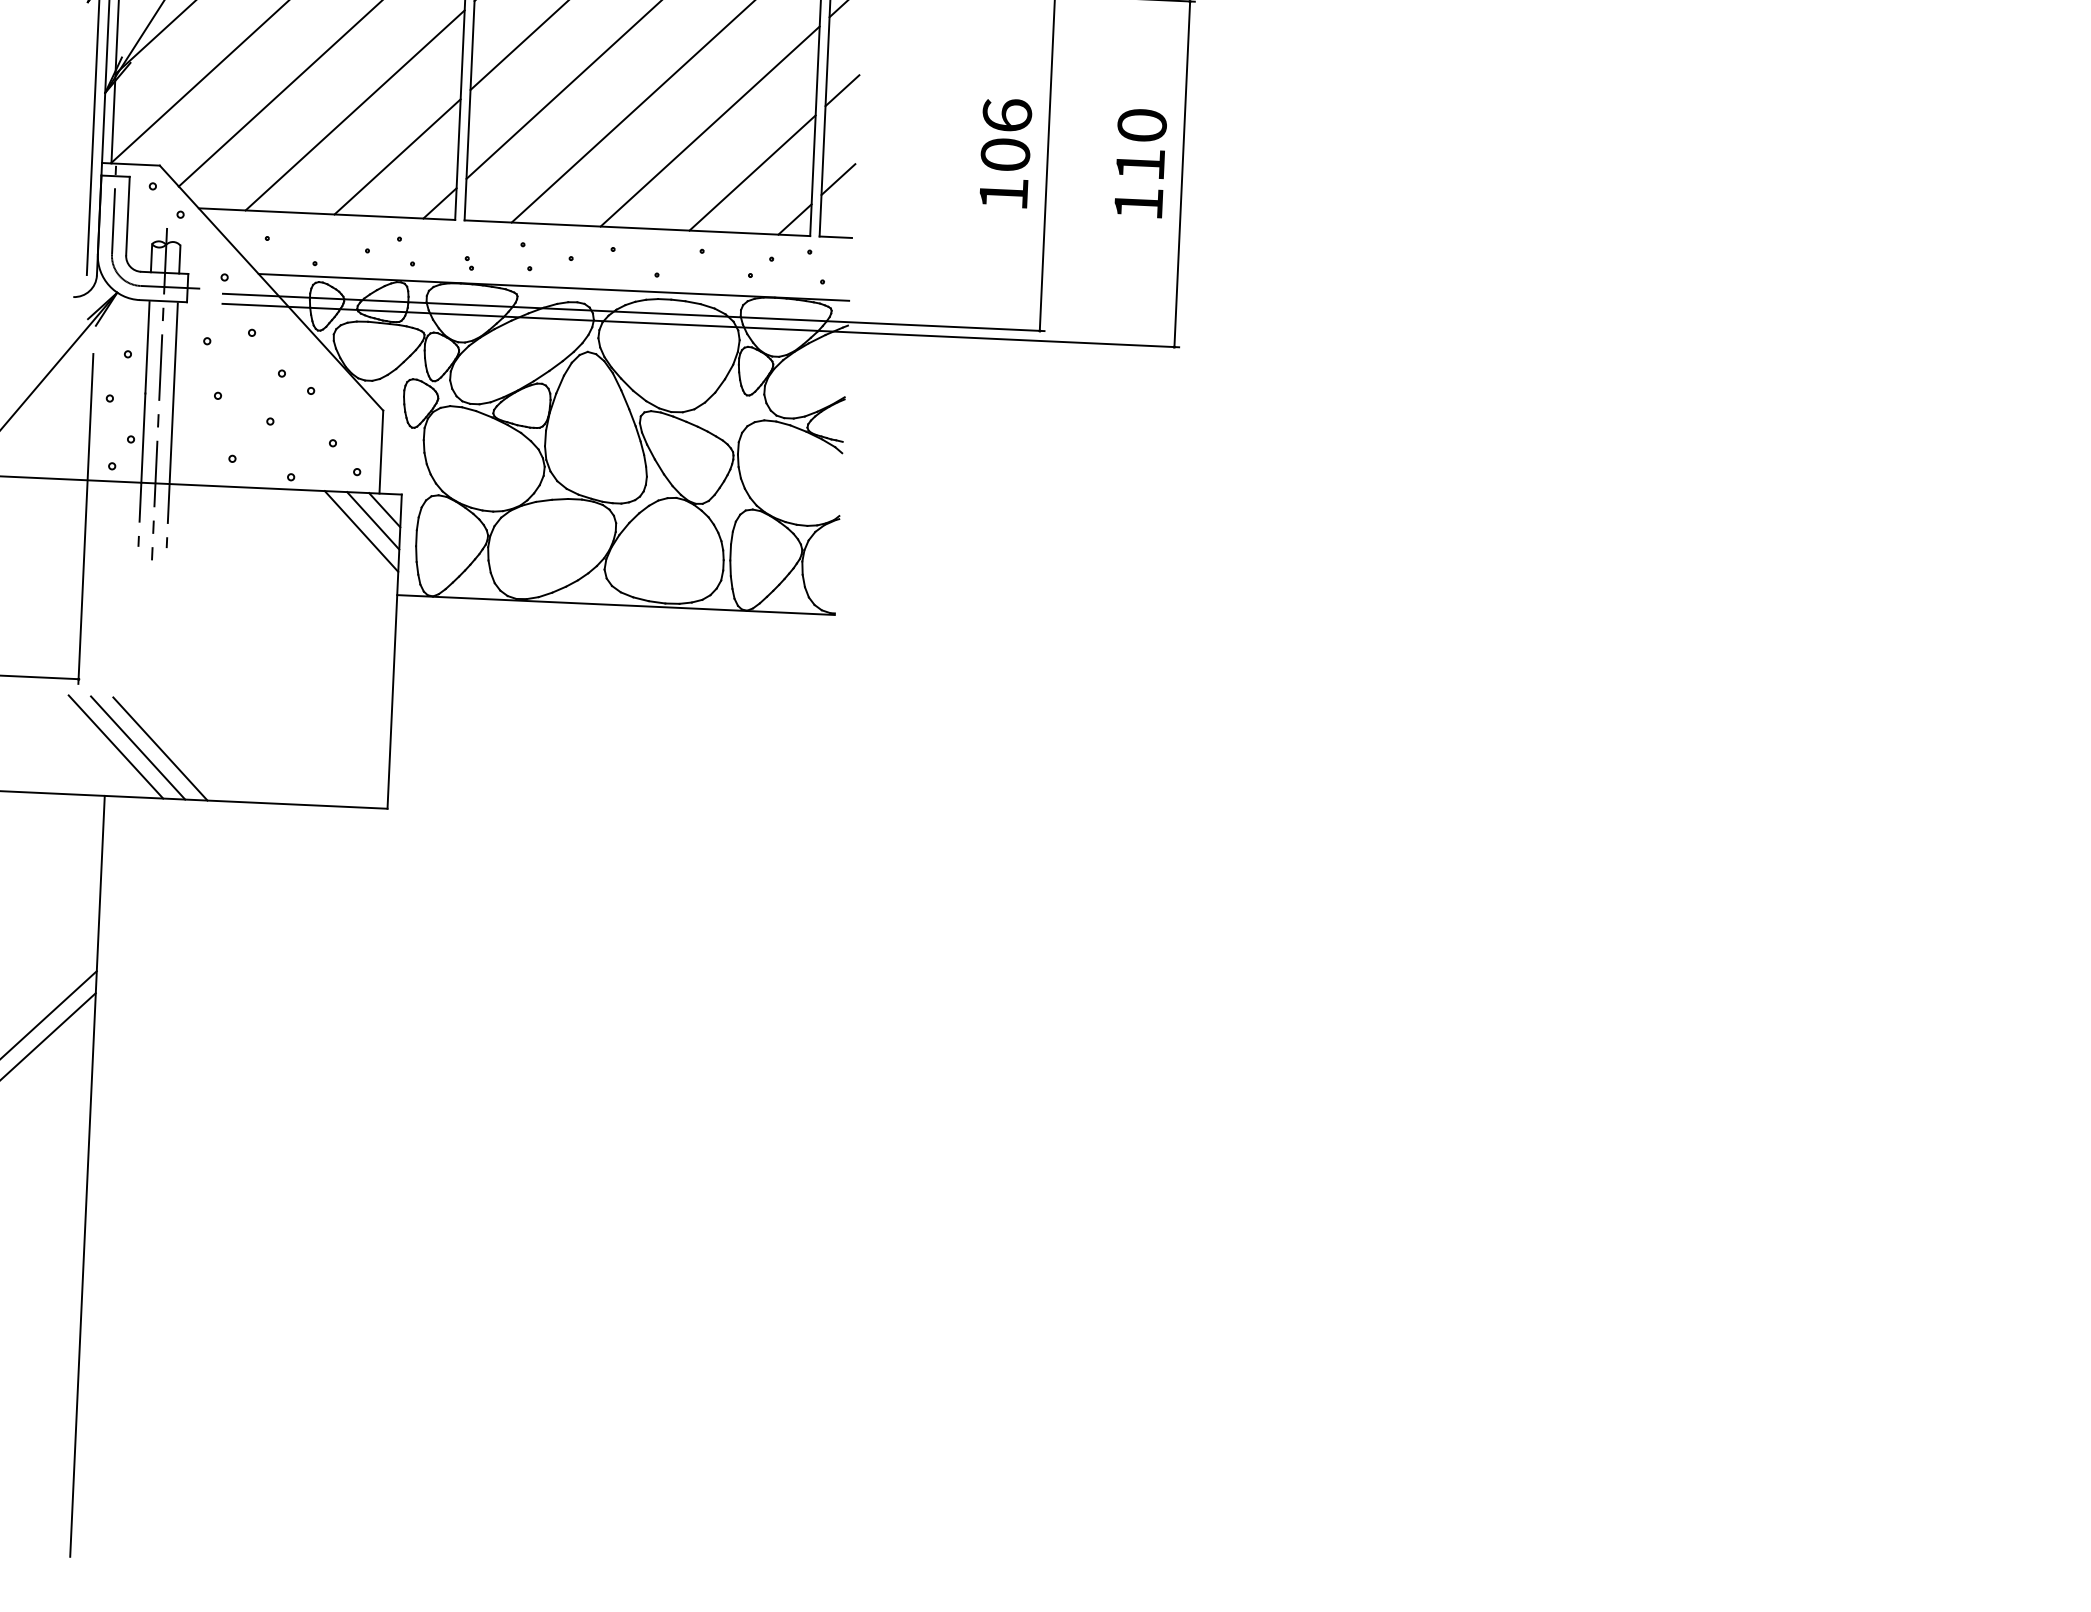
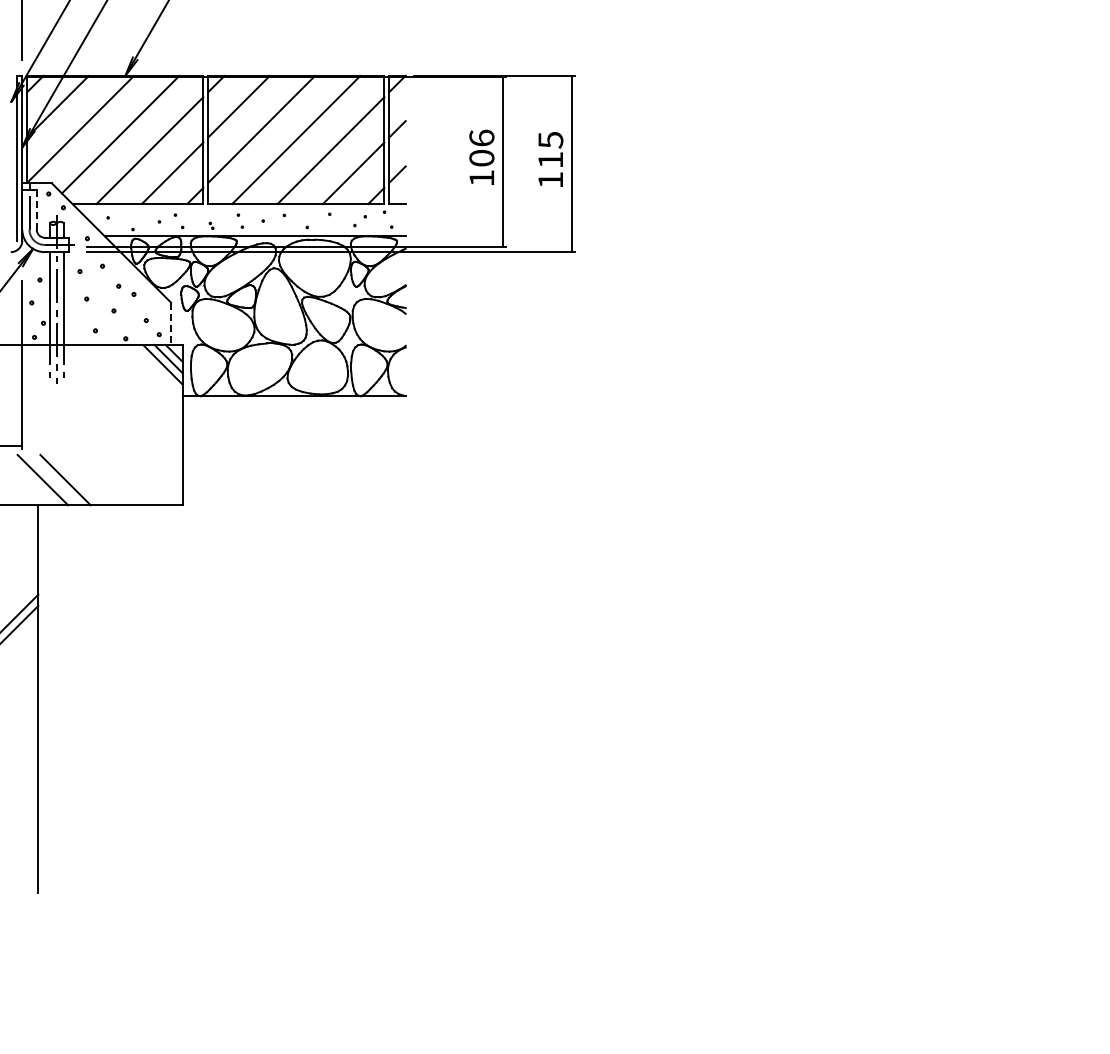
text: (1141, 124) -> (550, 139), 110 -> 115
line: (127, 215) -> (36, 209), solid -> dashed
line: (381, 453) -> (171, 324), solid -> dashed
line: (138, 746) -> (54, 479), removed

